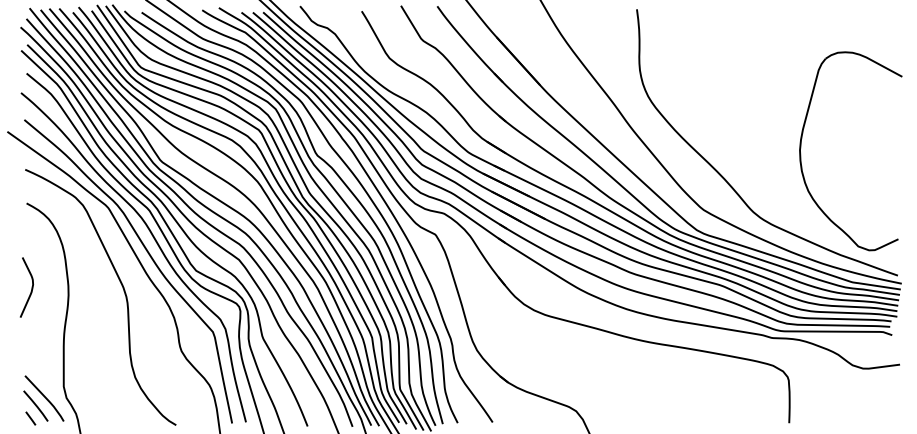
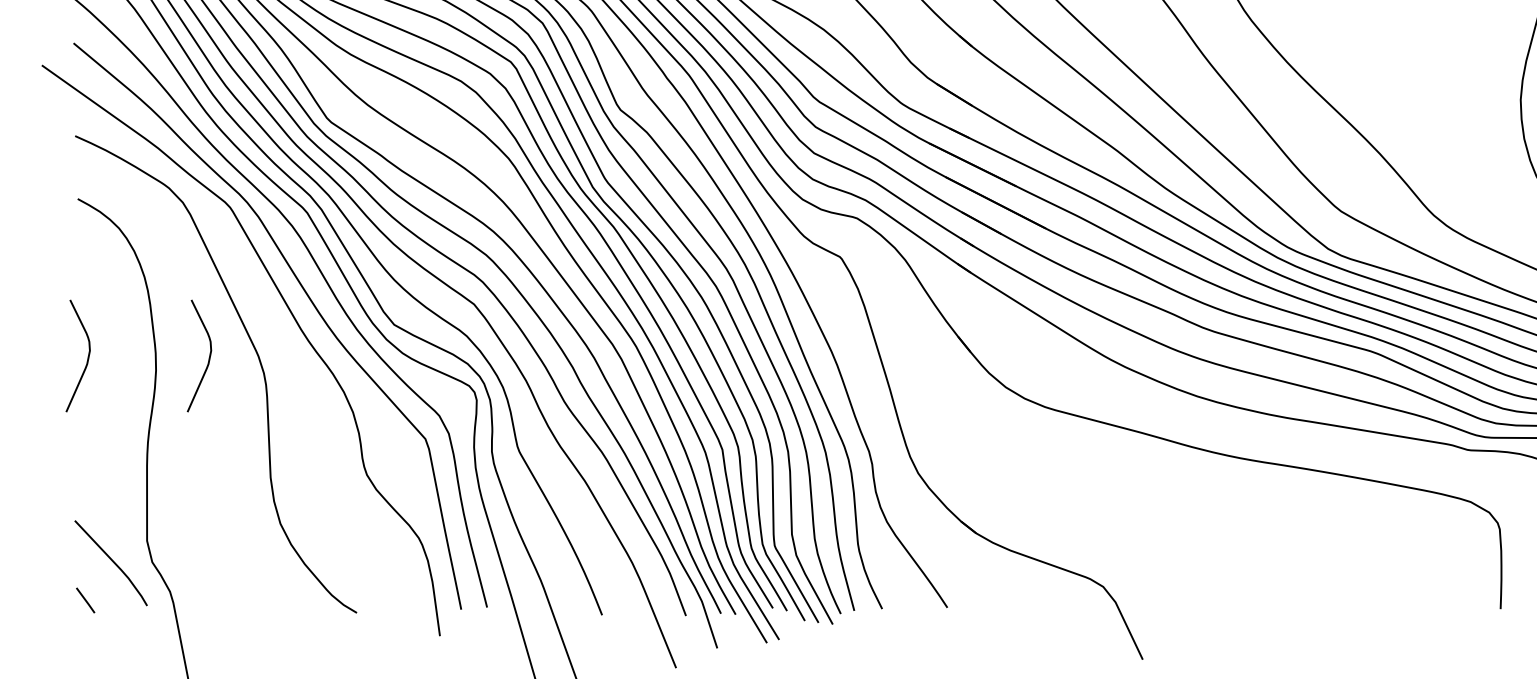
curve: (96, 287) -> (208, 355), added
line: (35, 405) -> (94, 576), removed

